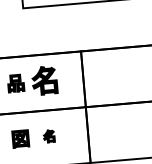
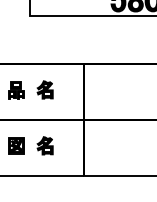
part: (43, 80) -> (44, 89), size x0.62
part: (48, 136) -> (44, 145), size x1.43

